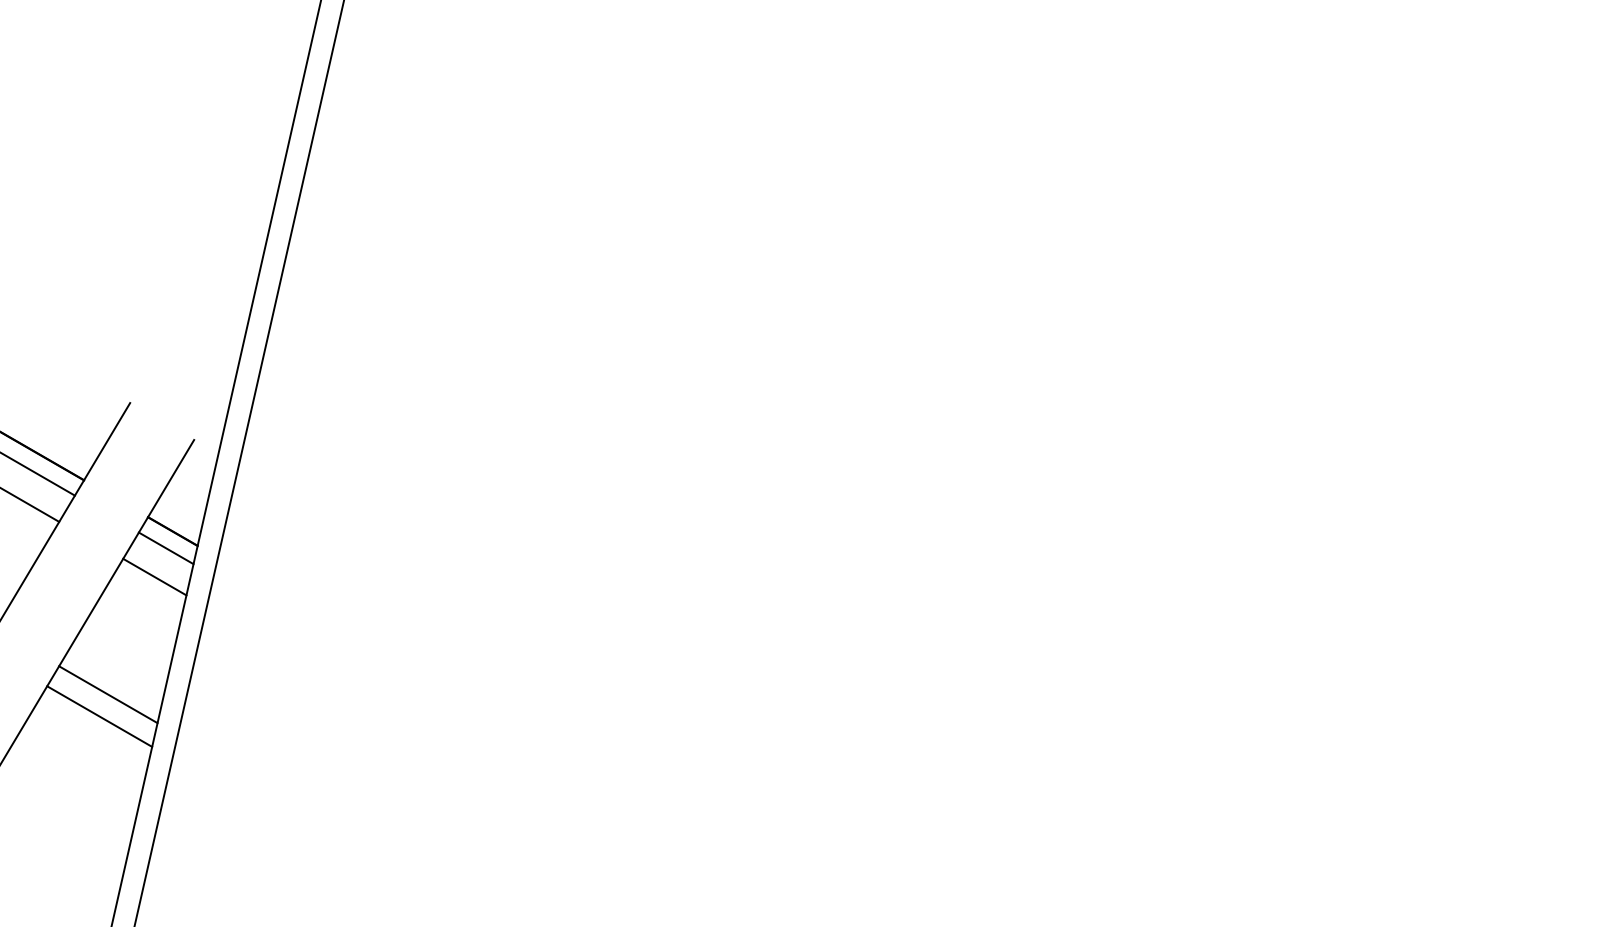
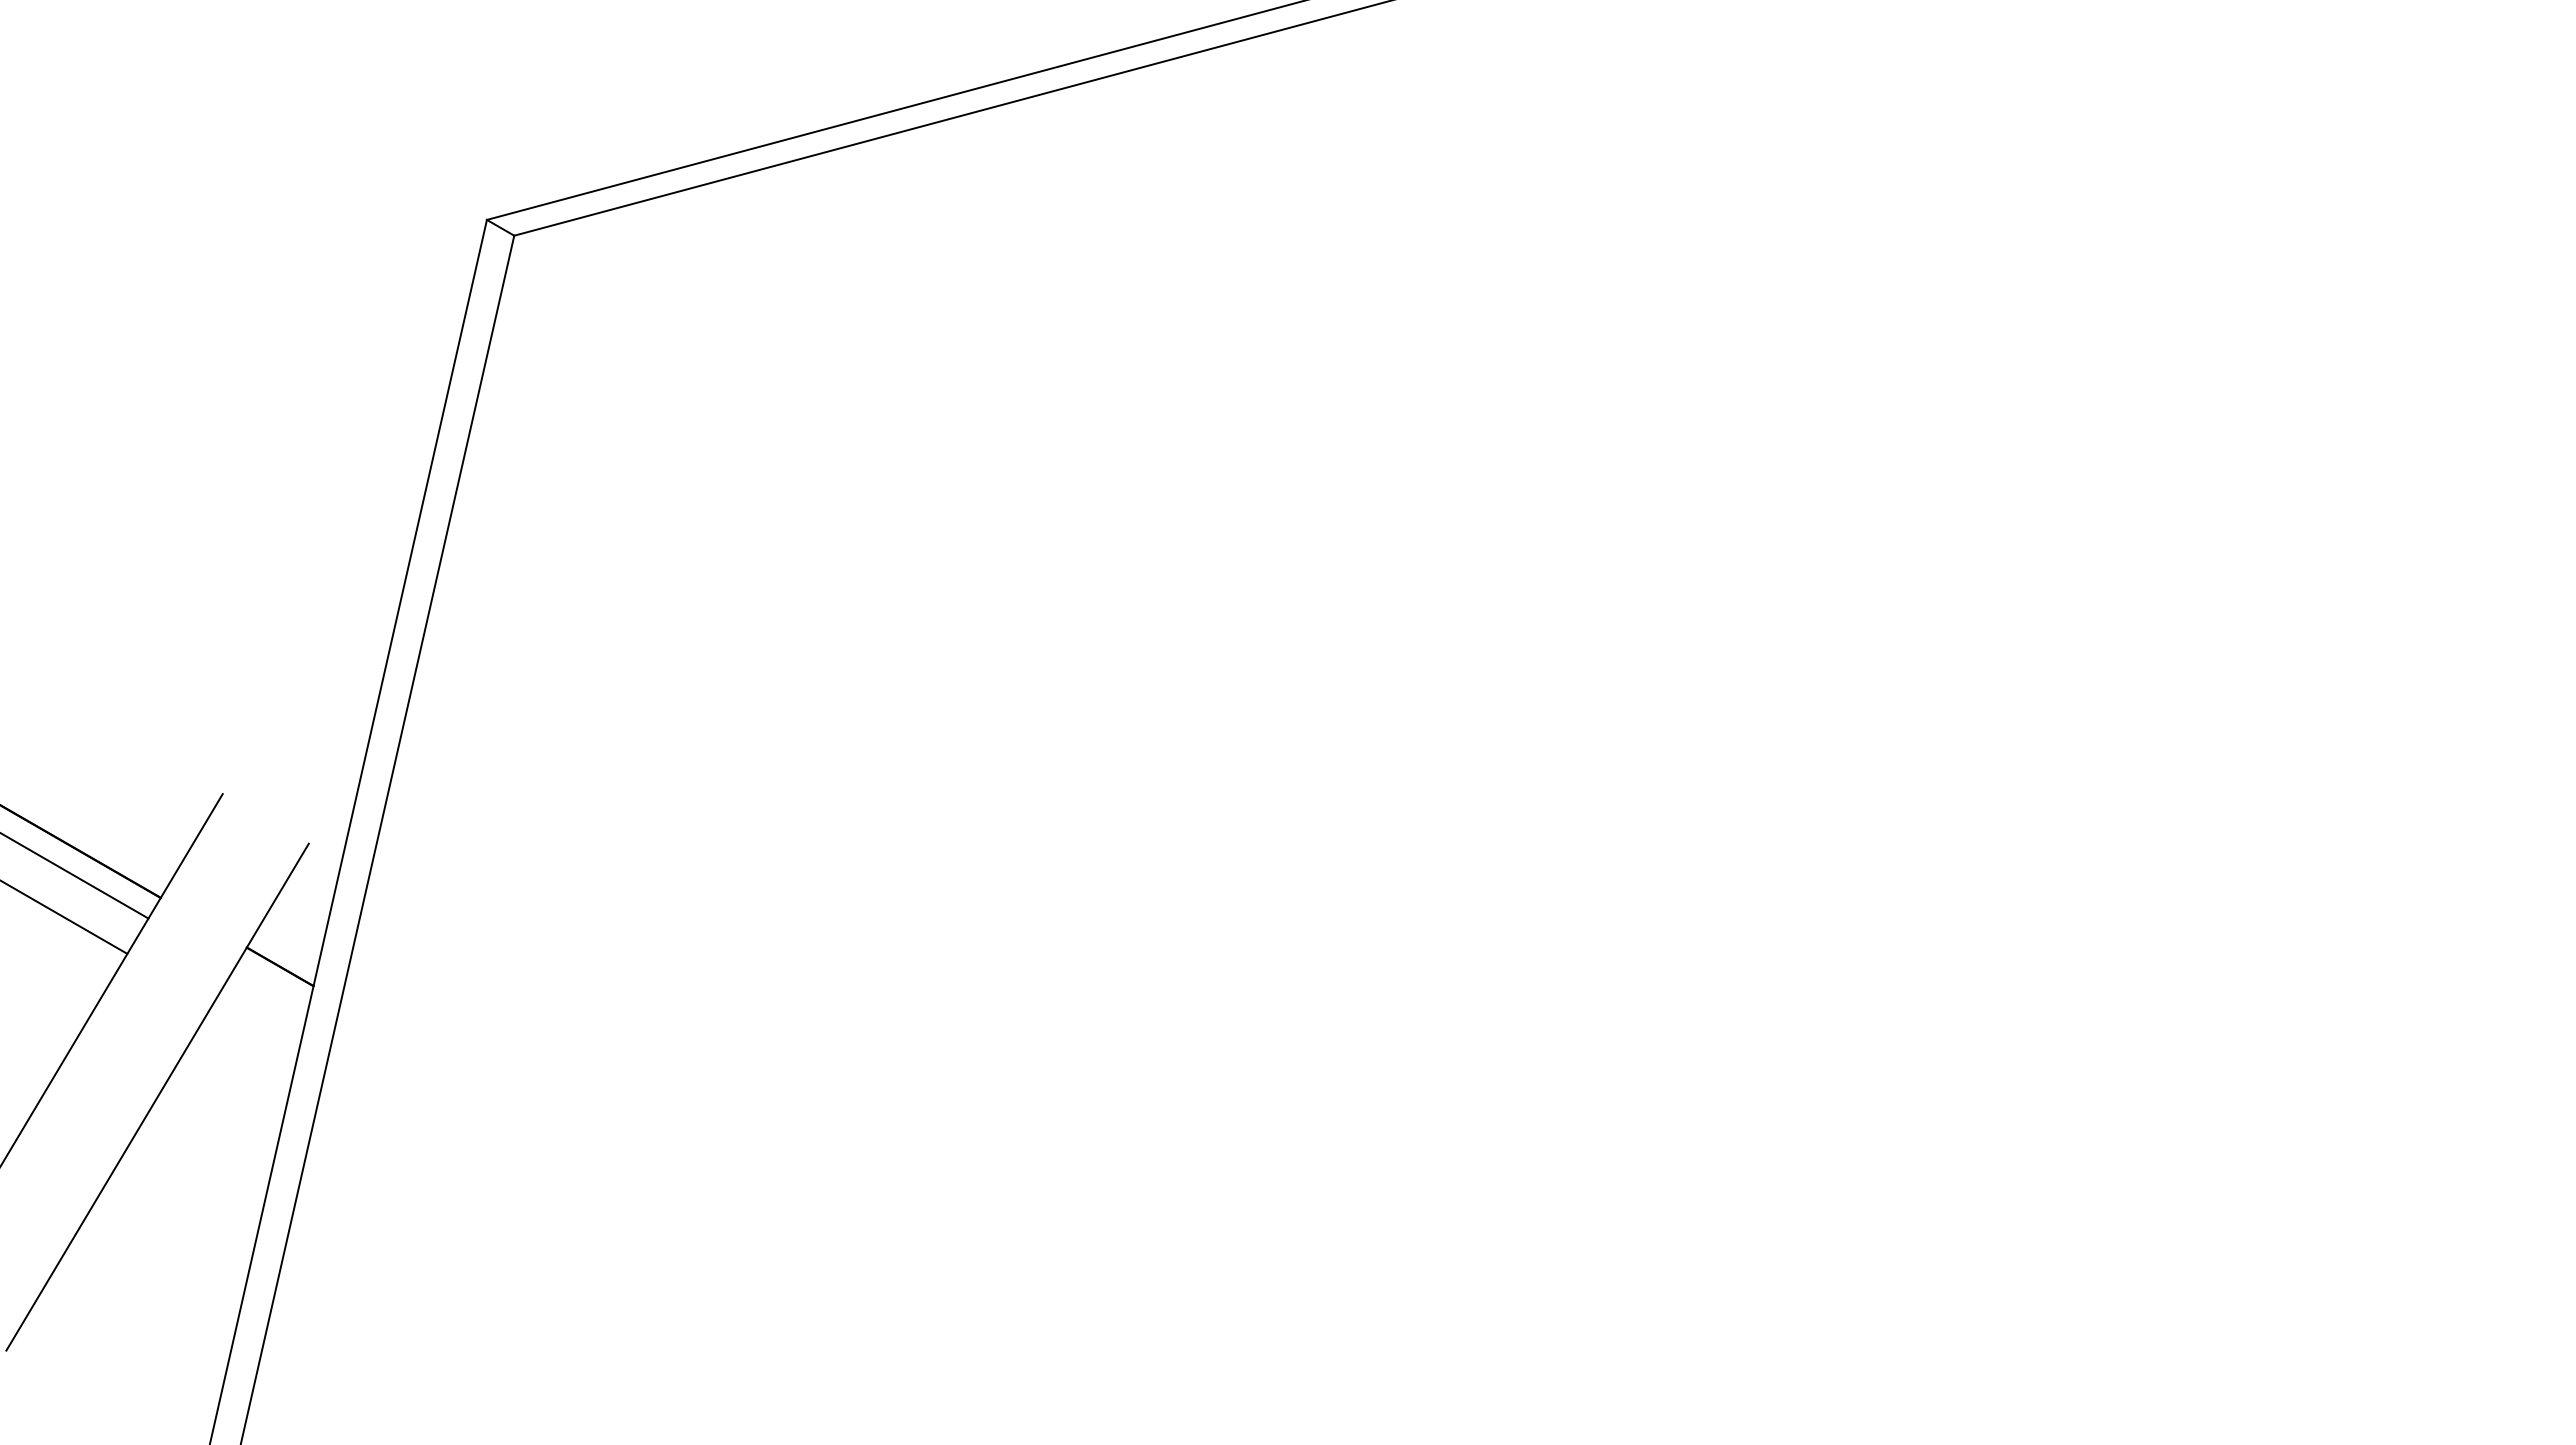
line: (166, 548) -> (271, 989), removed
line: (154, 576) -> (255, 1027), removed
line: (108, 694) -> (193, 1186), removed
line: (99, 716) -> (181, 1215), removed

